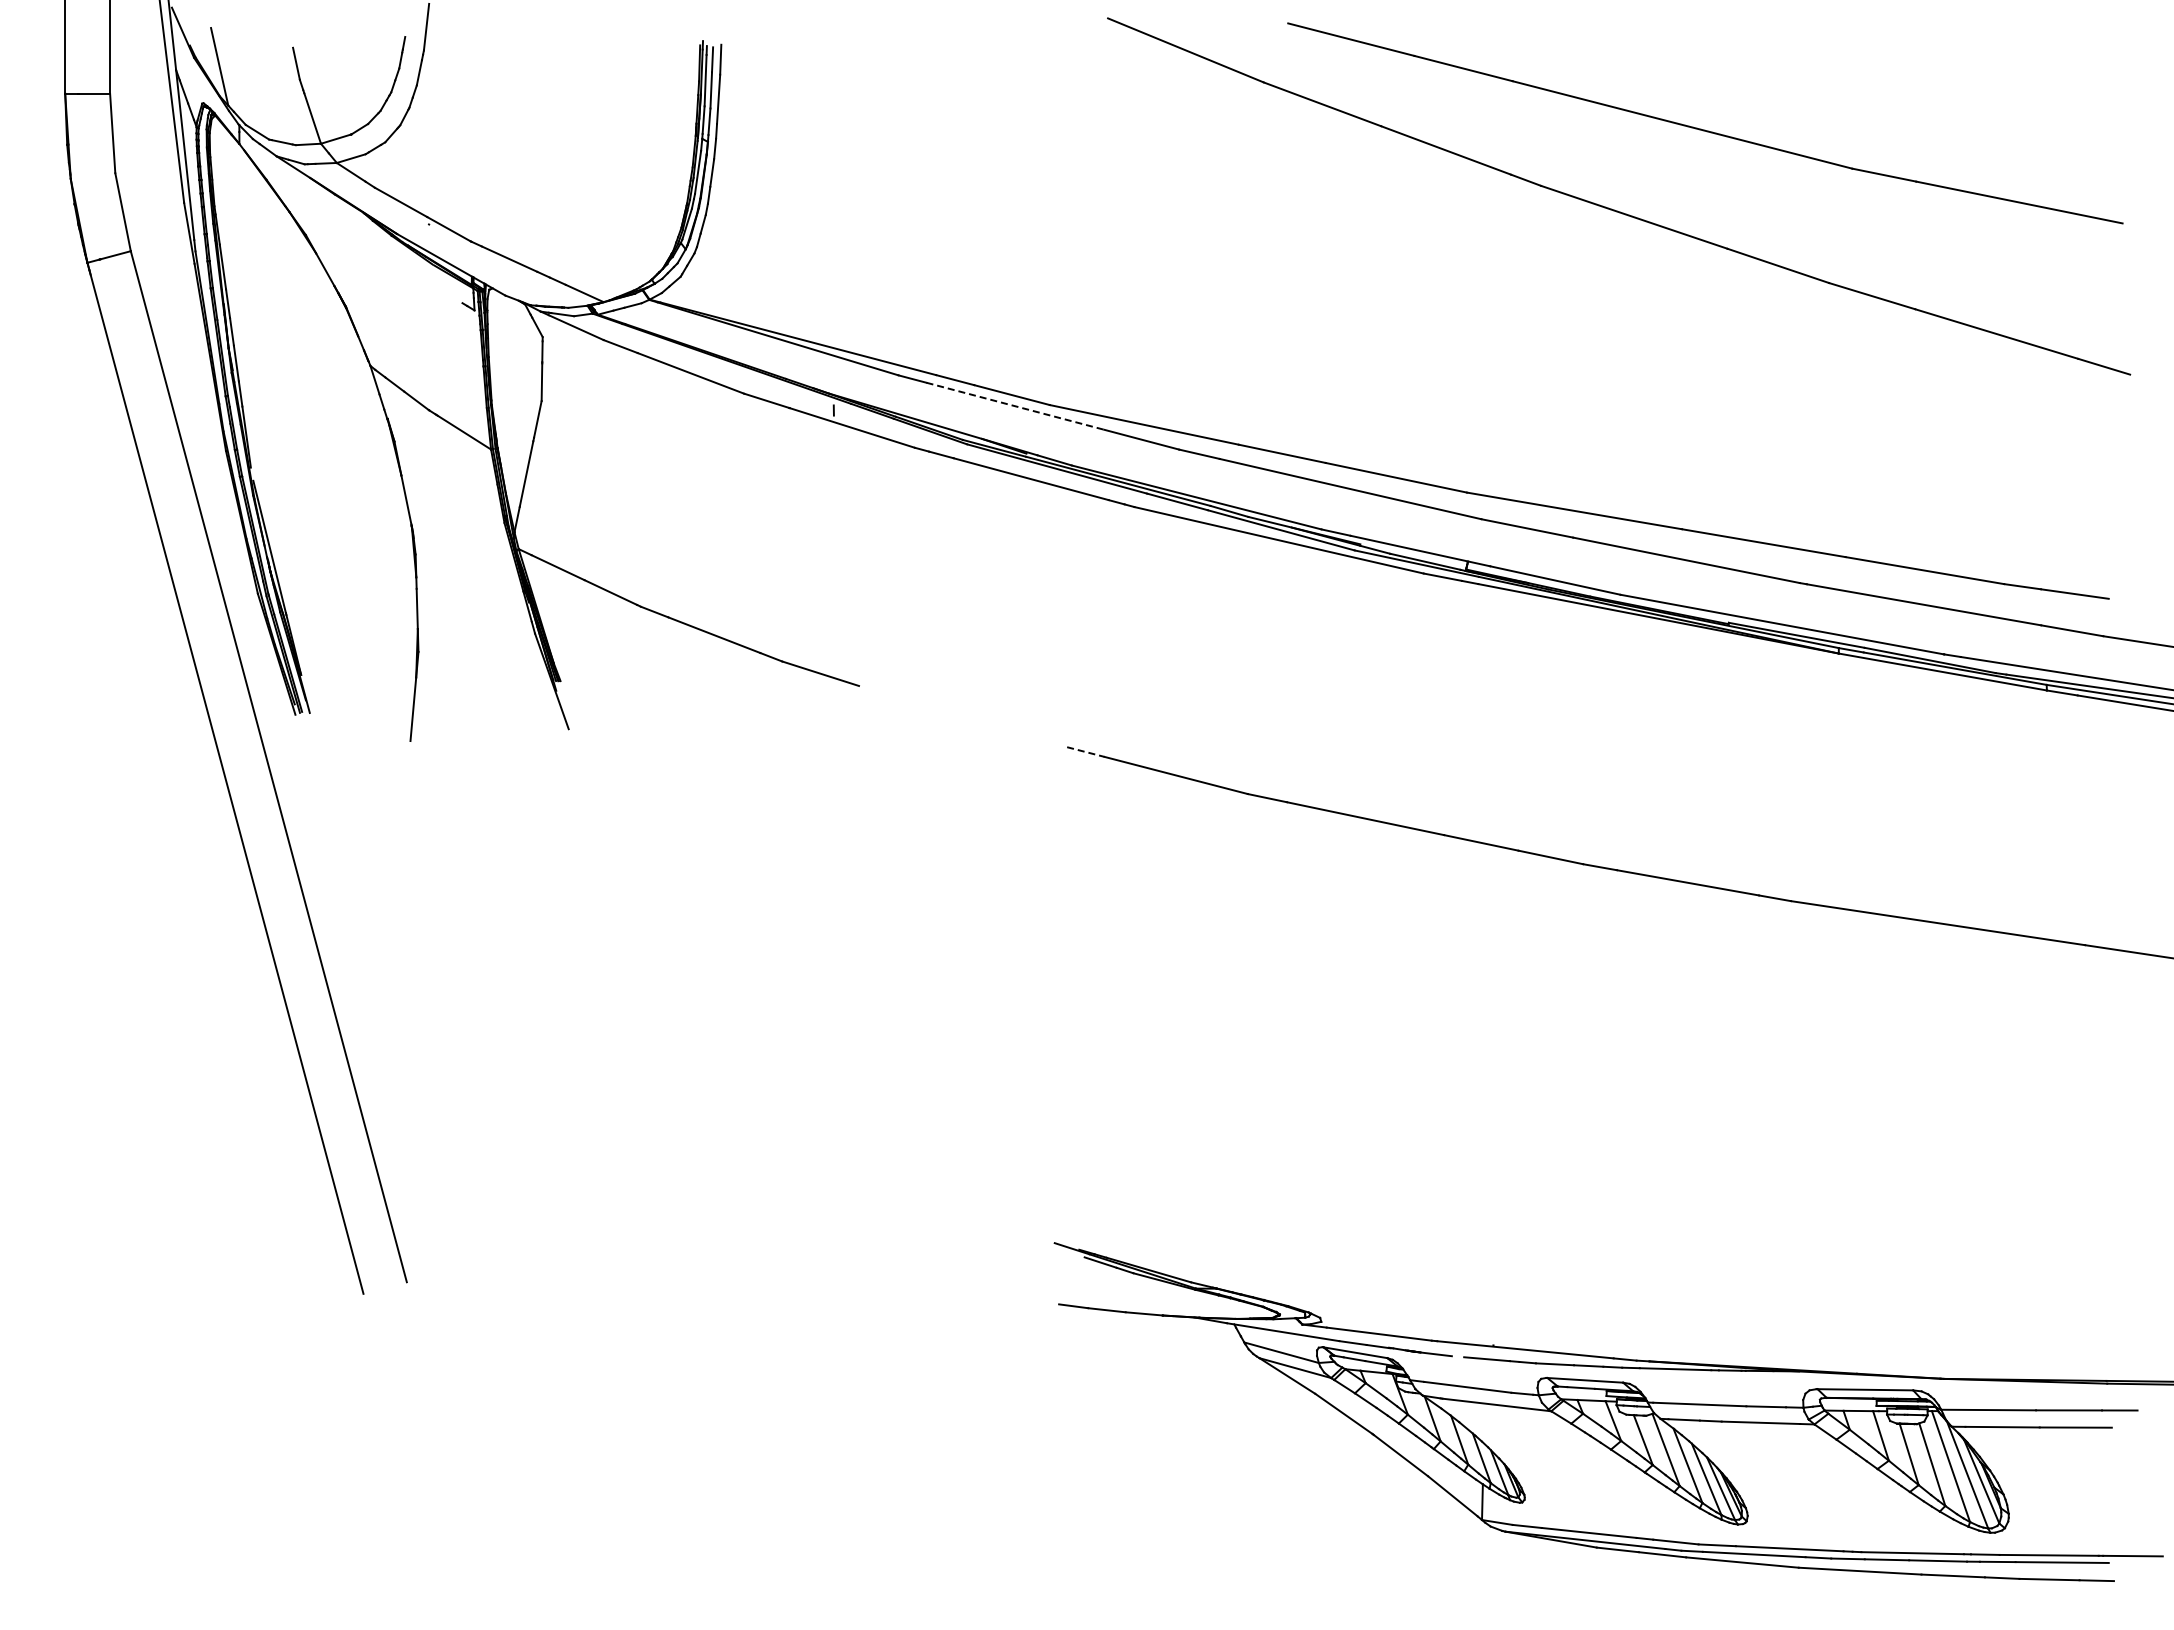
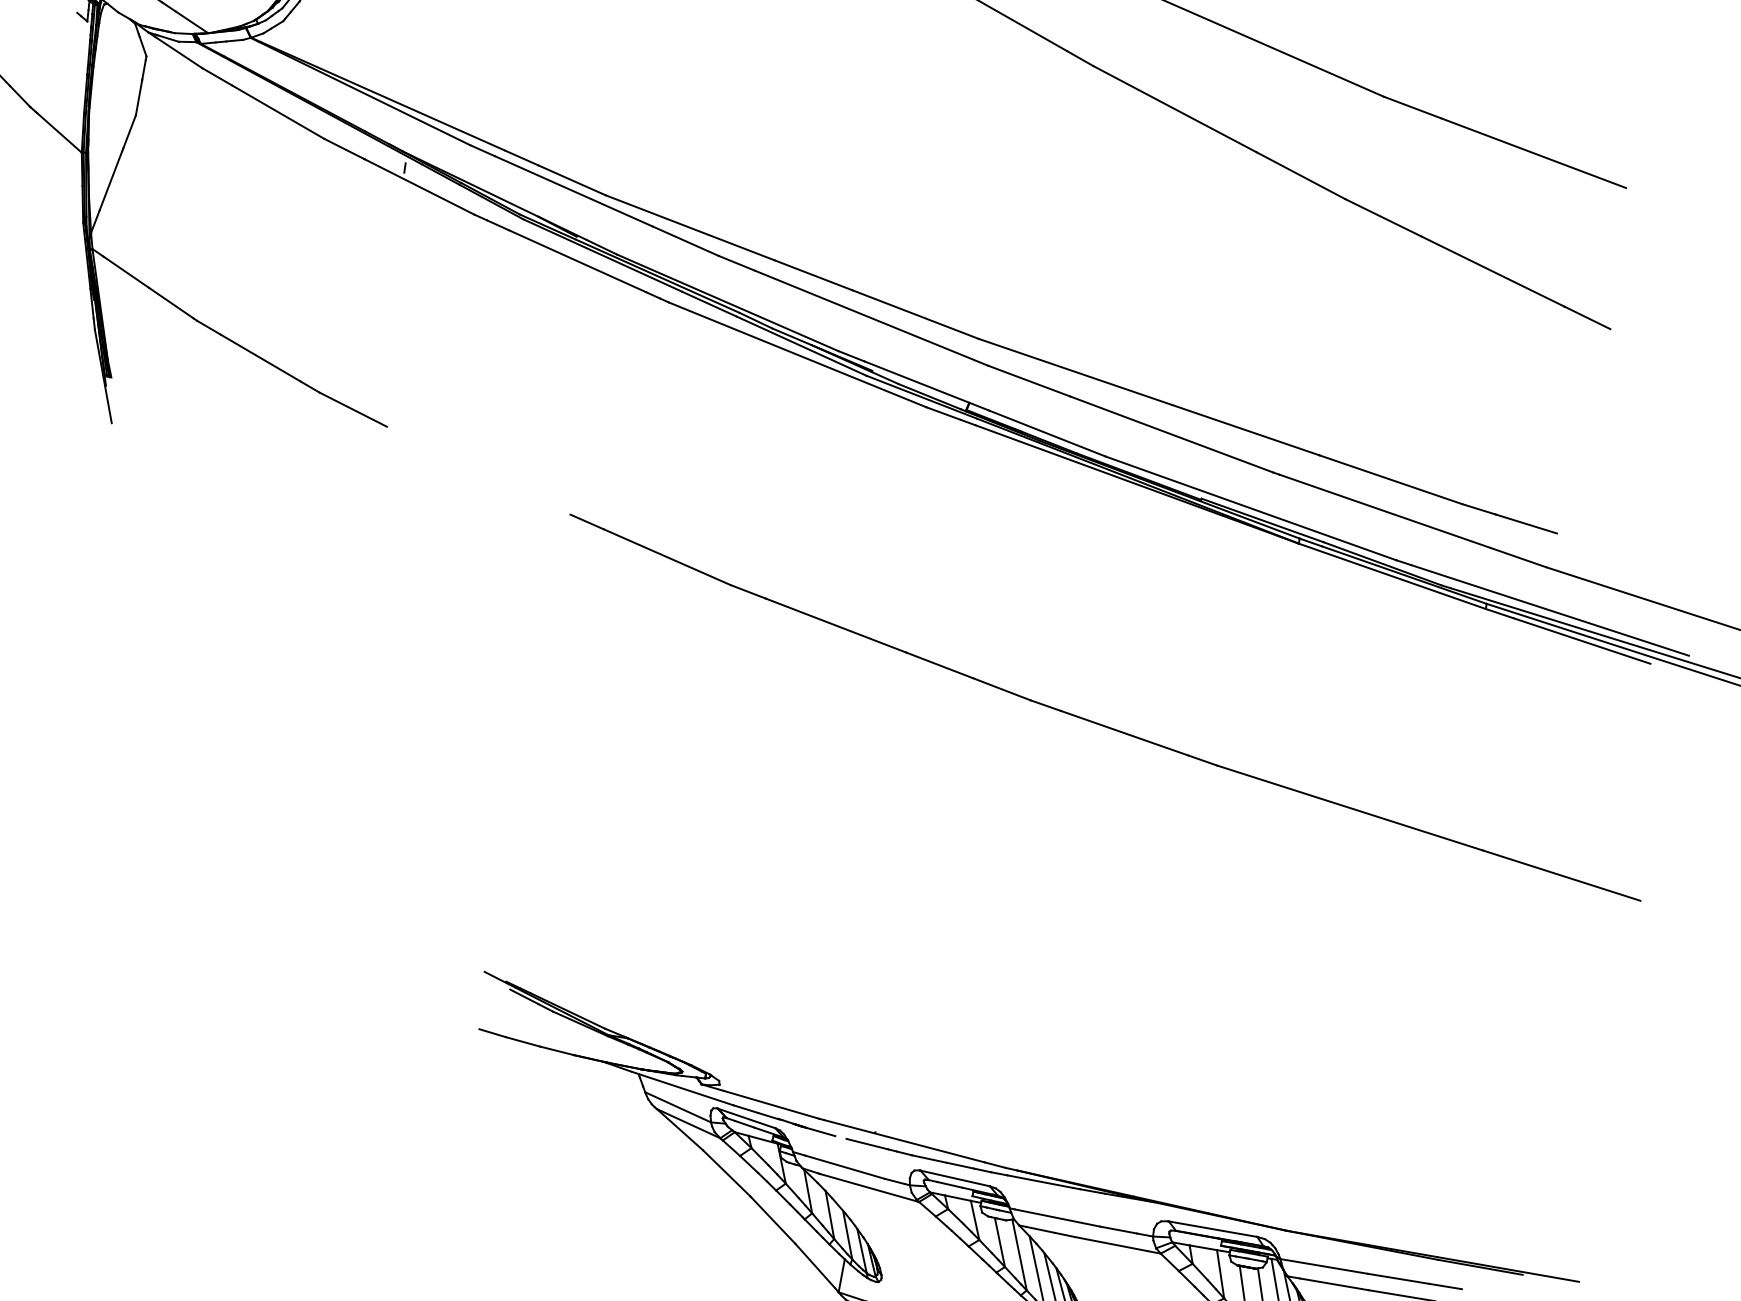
line: (1015, 406) -> (573, 191), dashed -> solid
line: (1086, 752) -> (587, 522), dashed -> solid

